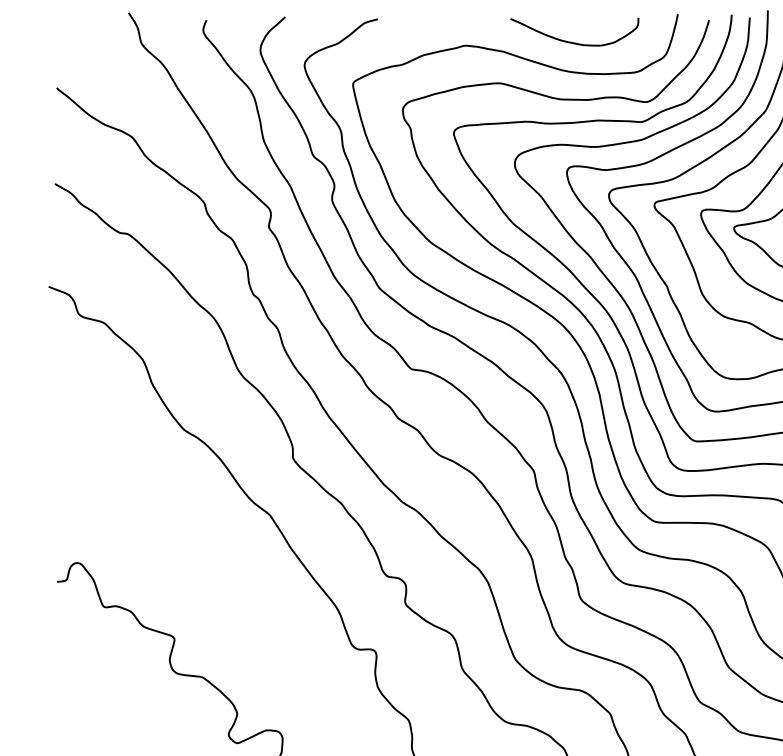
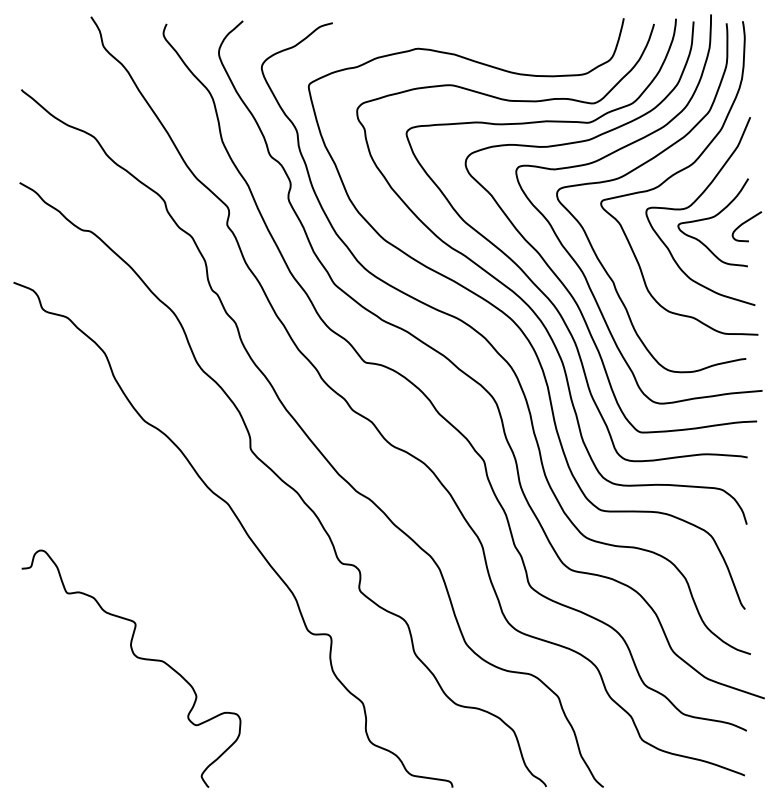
curve: (570, 41) -> (519, 44), removed

